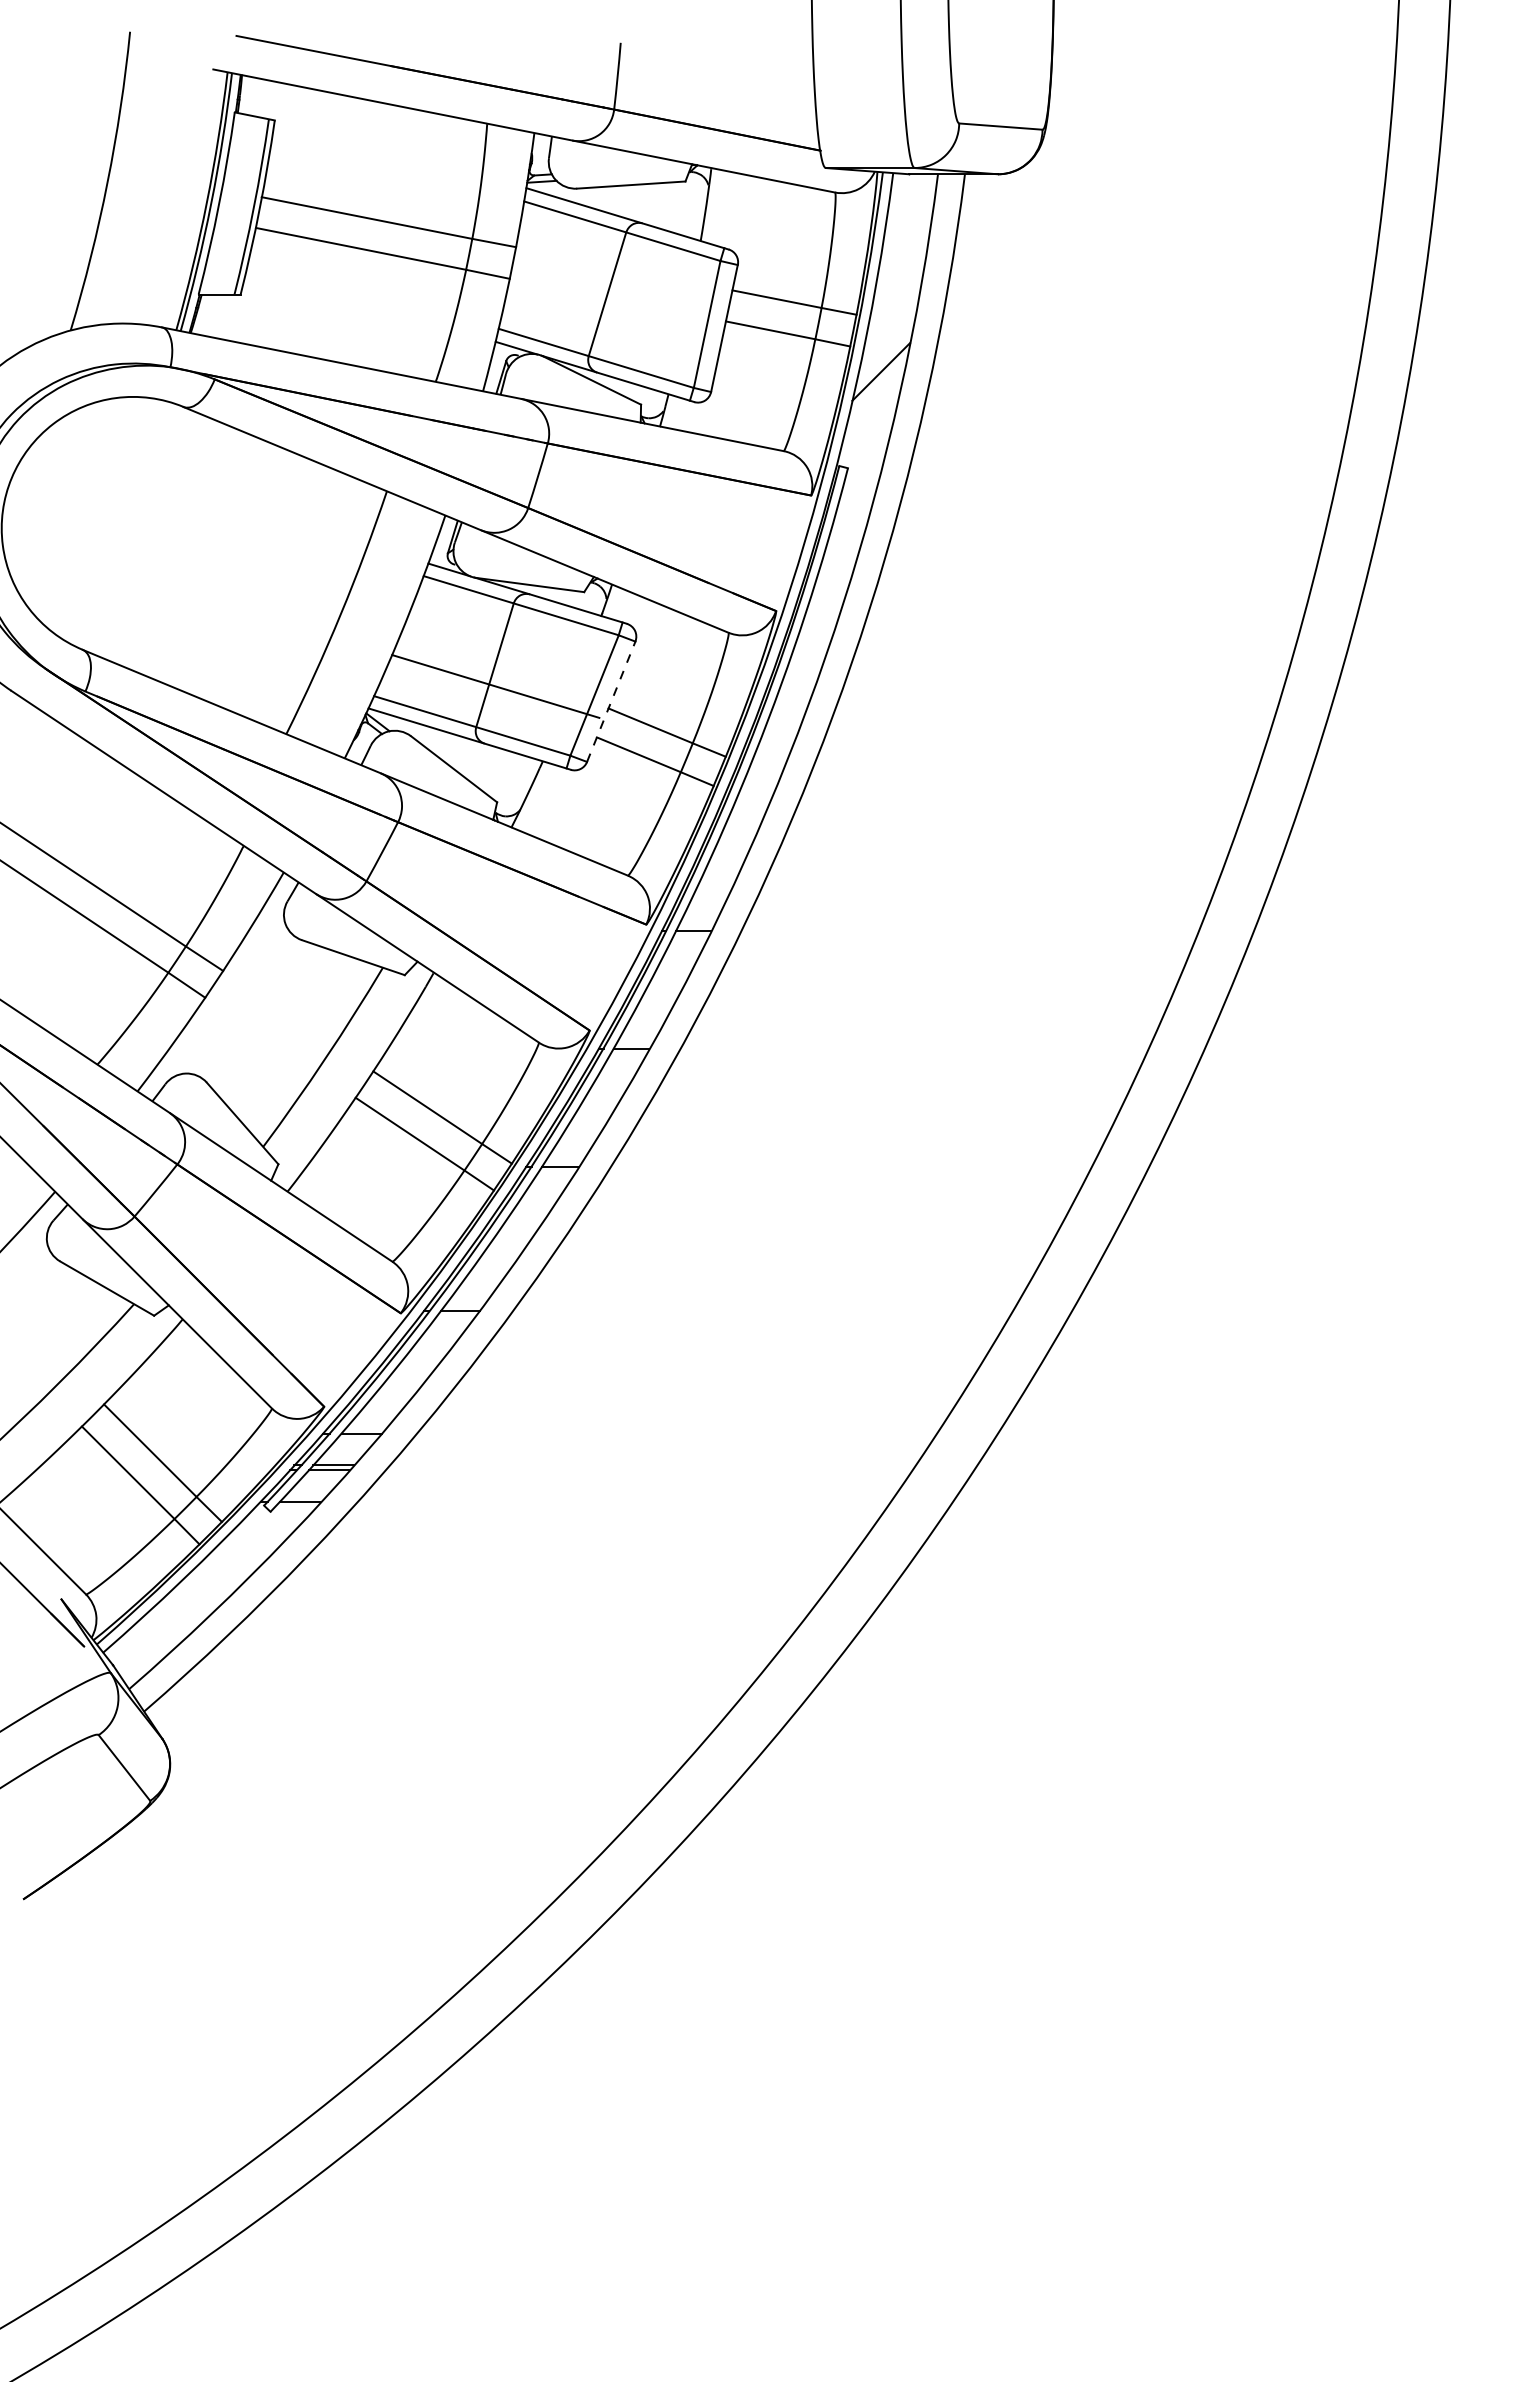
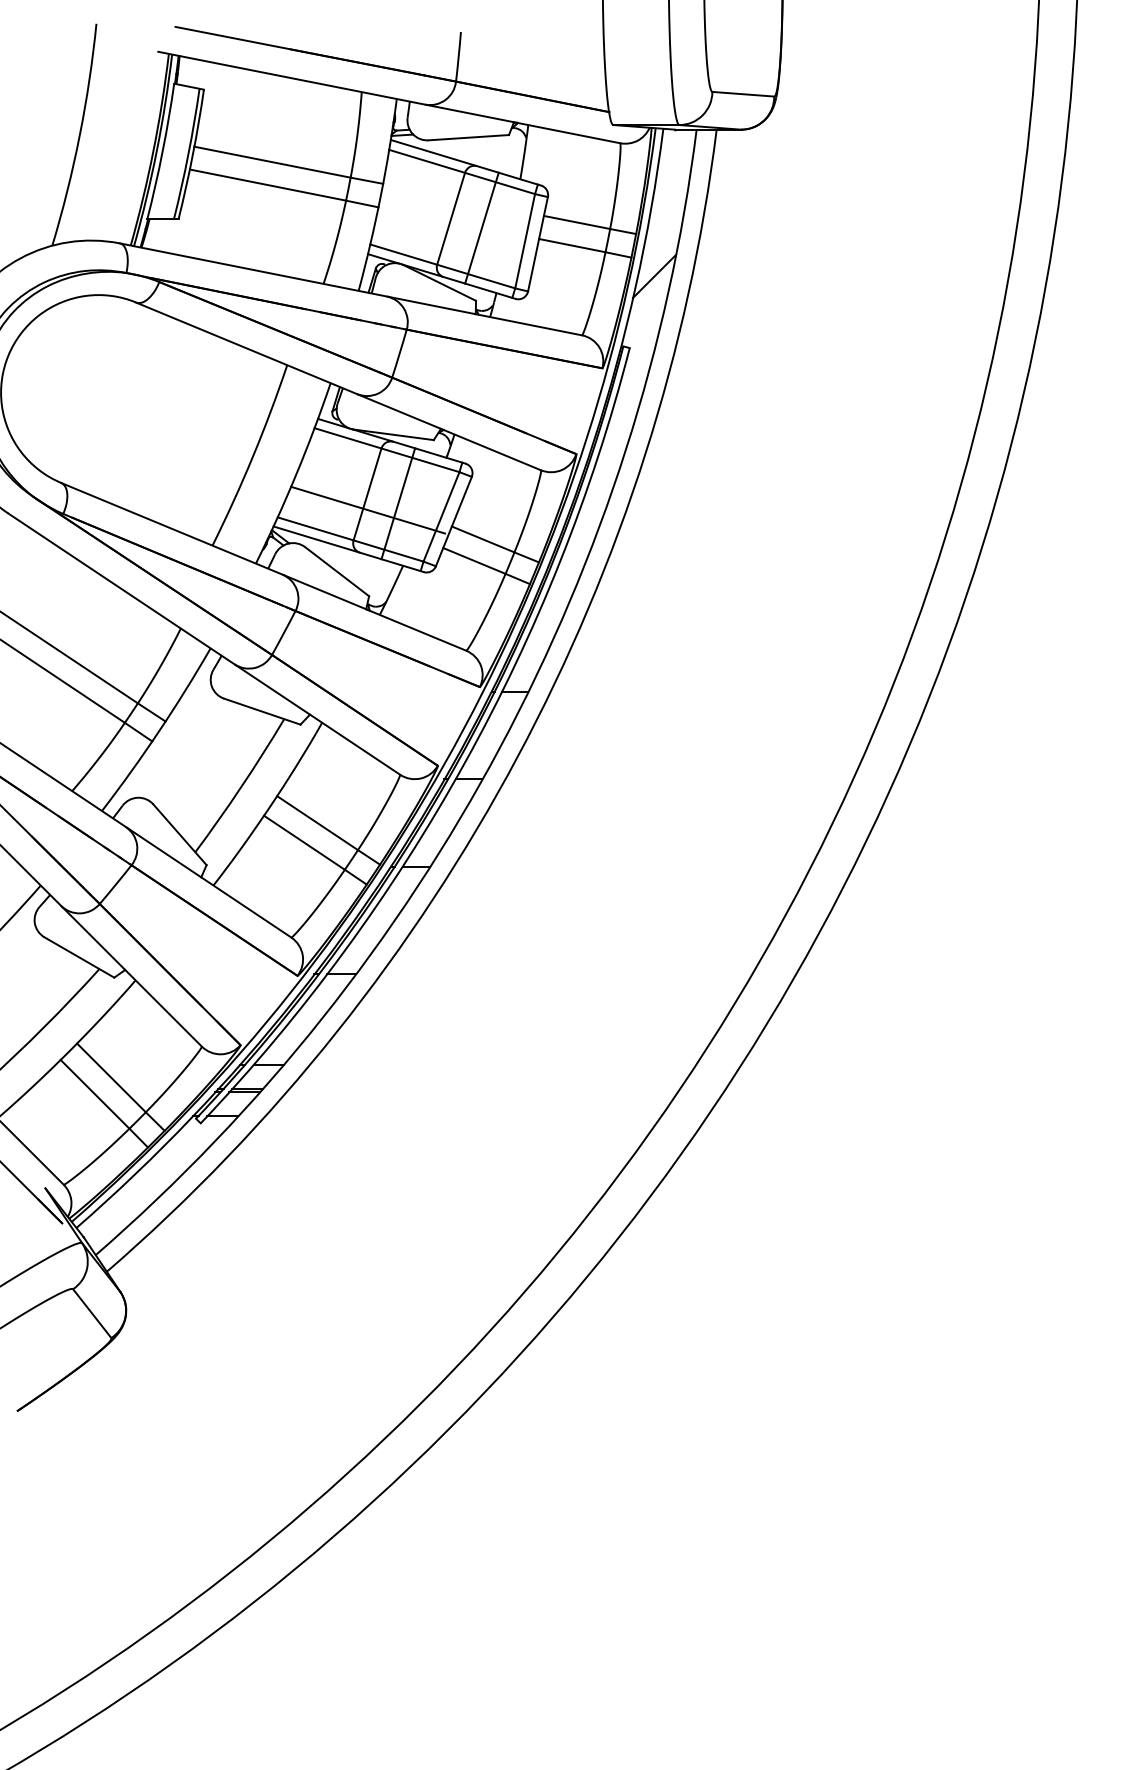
line: (648, 306) -> (481, 227), added
line: (536, 677) -> (398, 503), added
line: (611, 701) -> (454, 521), dashed -> solid

